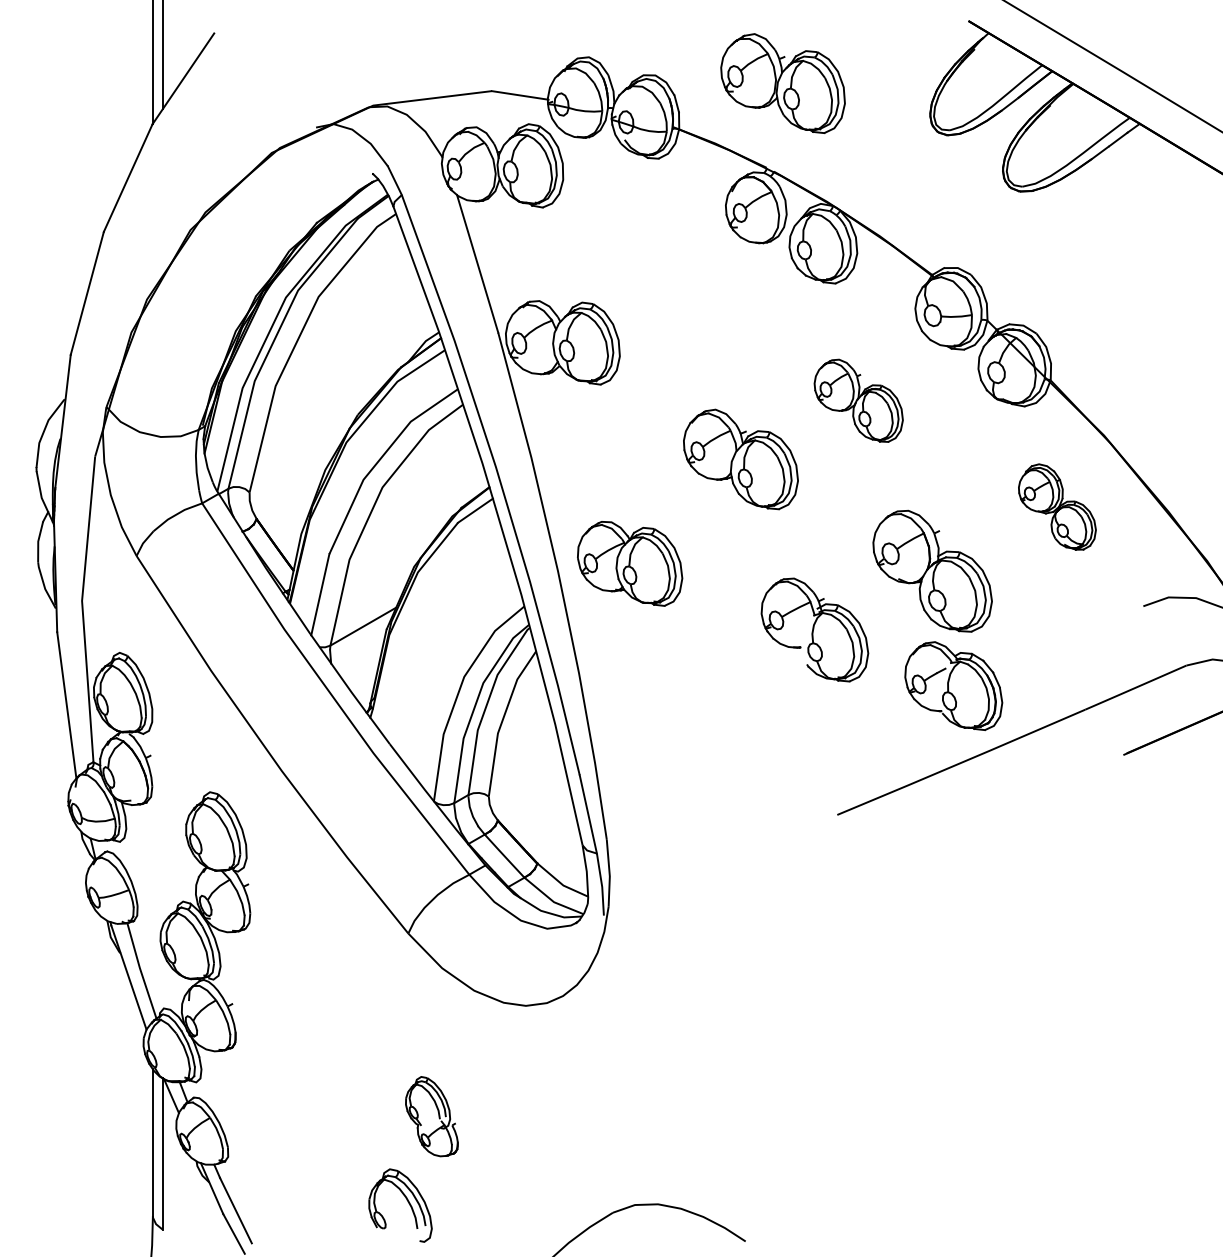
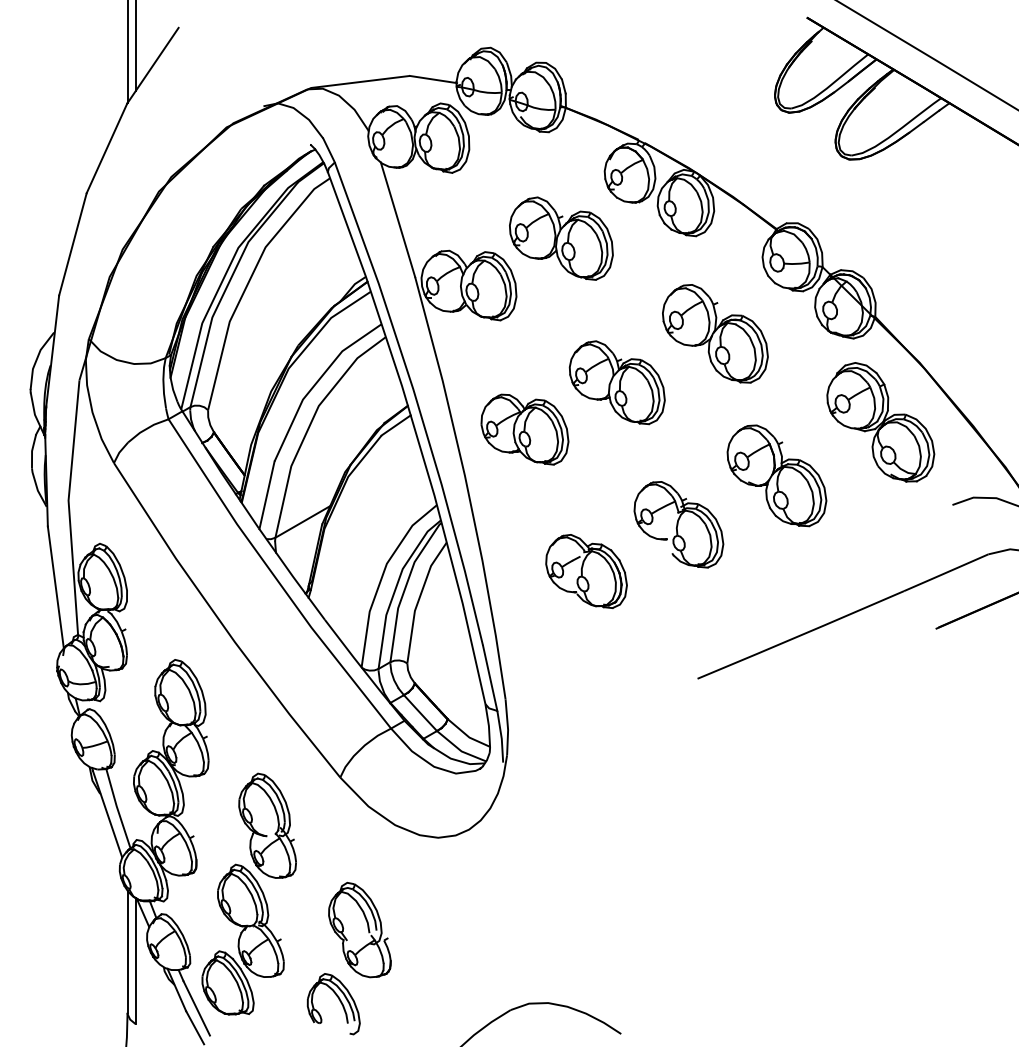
part: (783, 83) -> (561, 238), moved
part: (858, 400) -> (715, 333), size x1.43
part: (1056, 507) -> (880, 422), size x1.67
part: (629, 563) -> (524, 429), moved
part: (953, 686) -> (586, 571), moved
part: (298, 1072) -> (248, 893), added
part: (431, 1115) -> (359, 929), size x1.43

